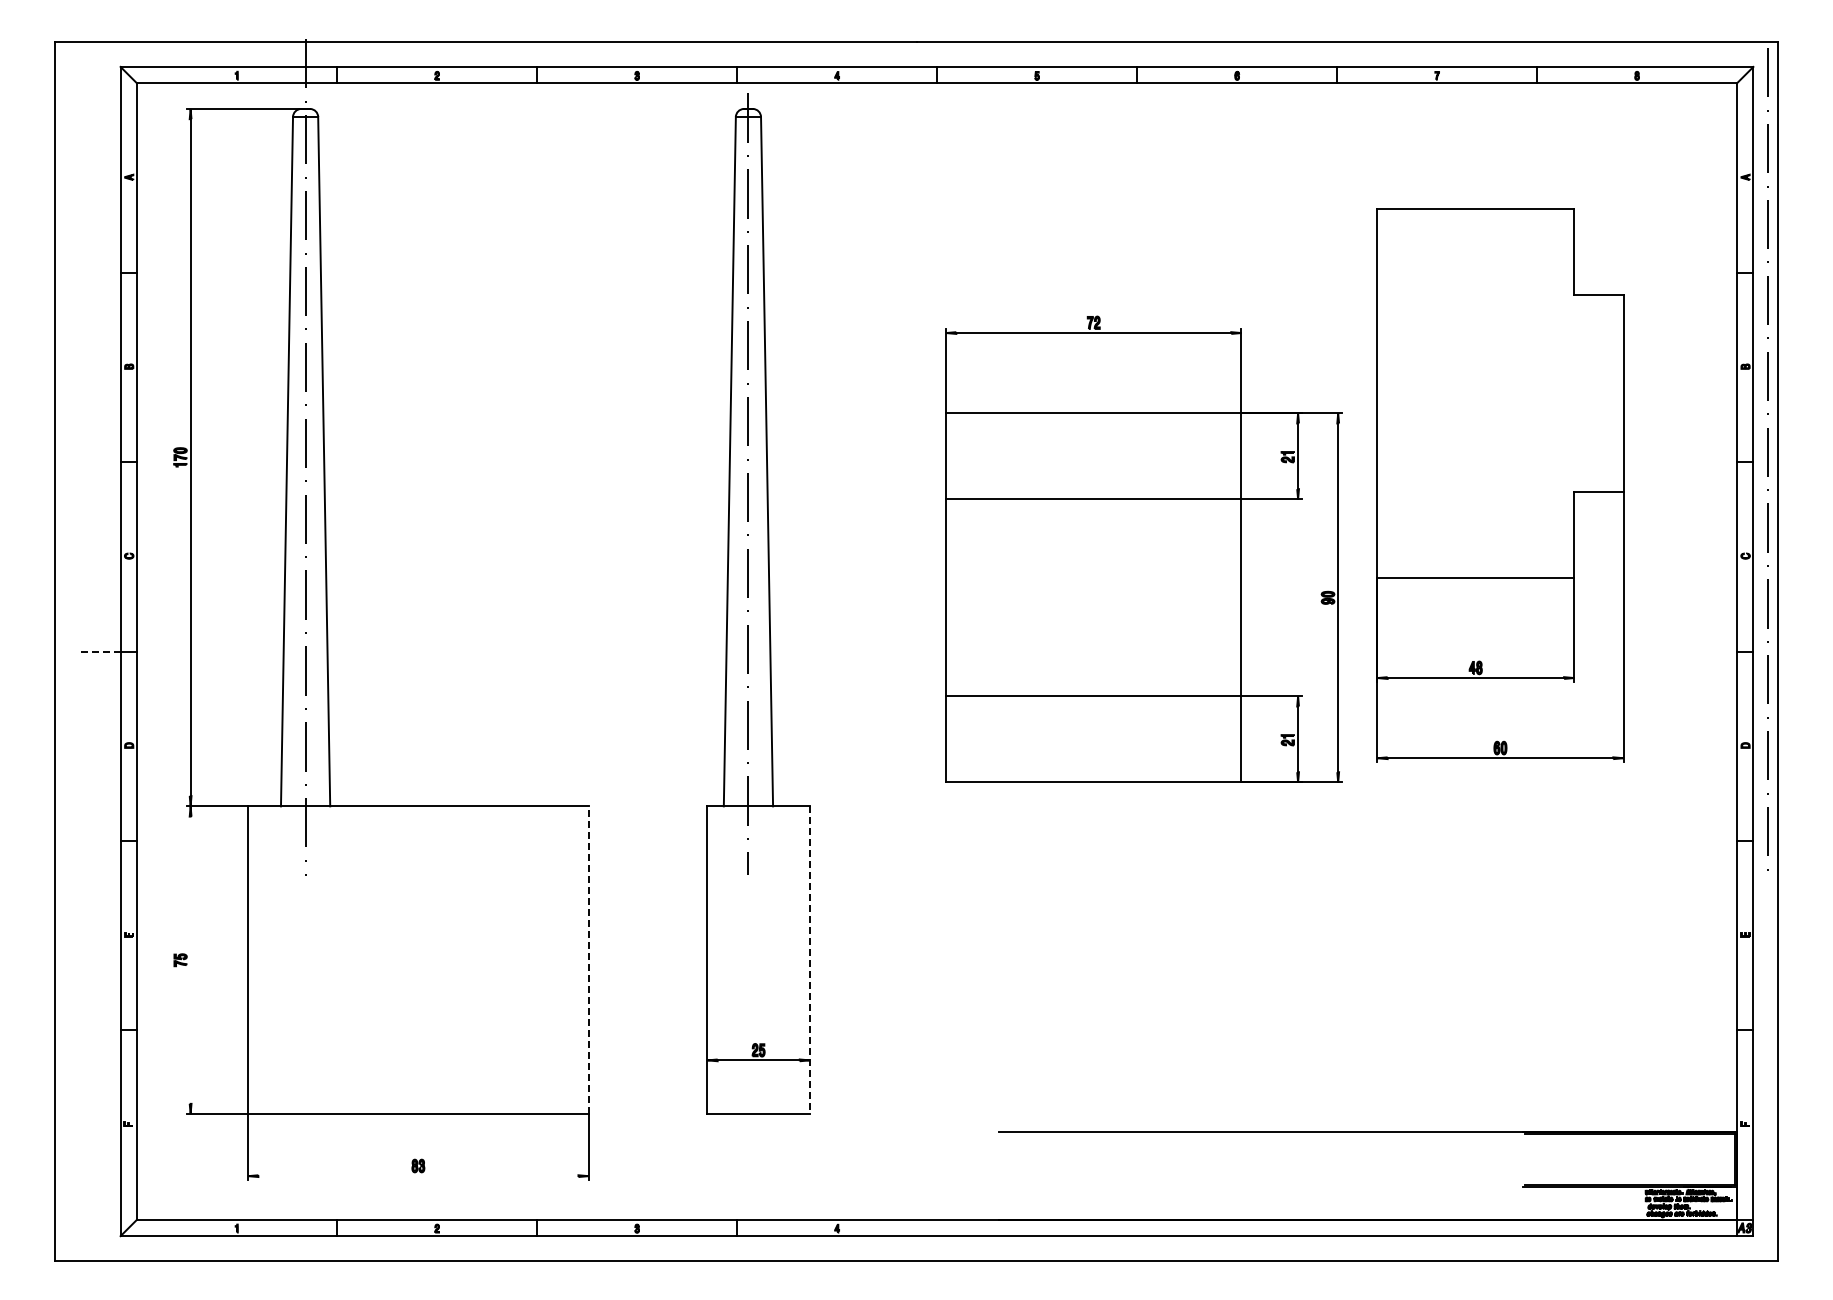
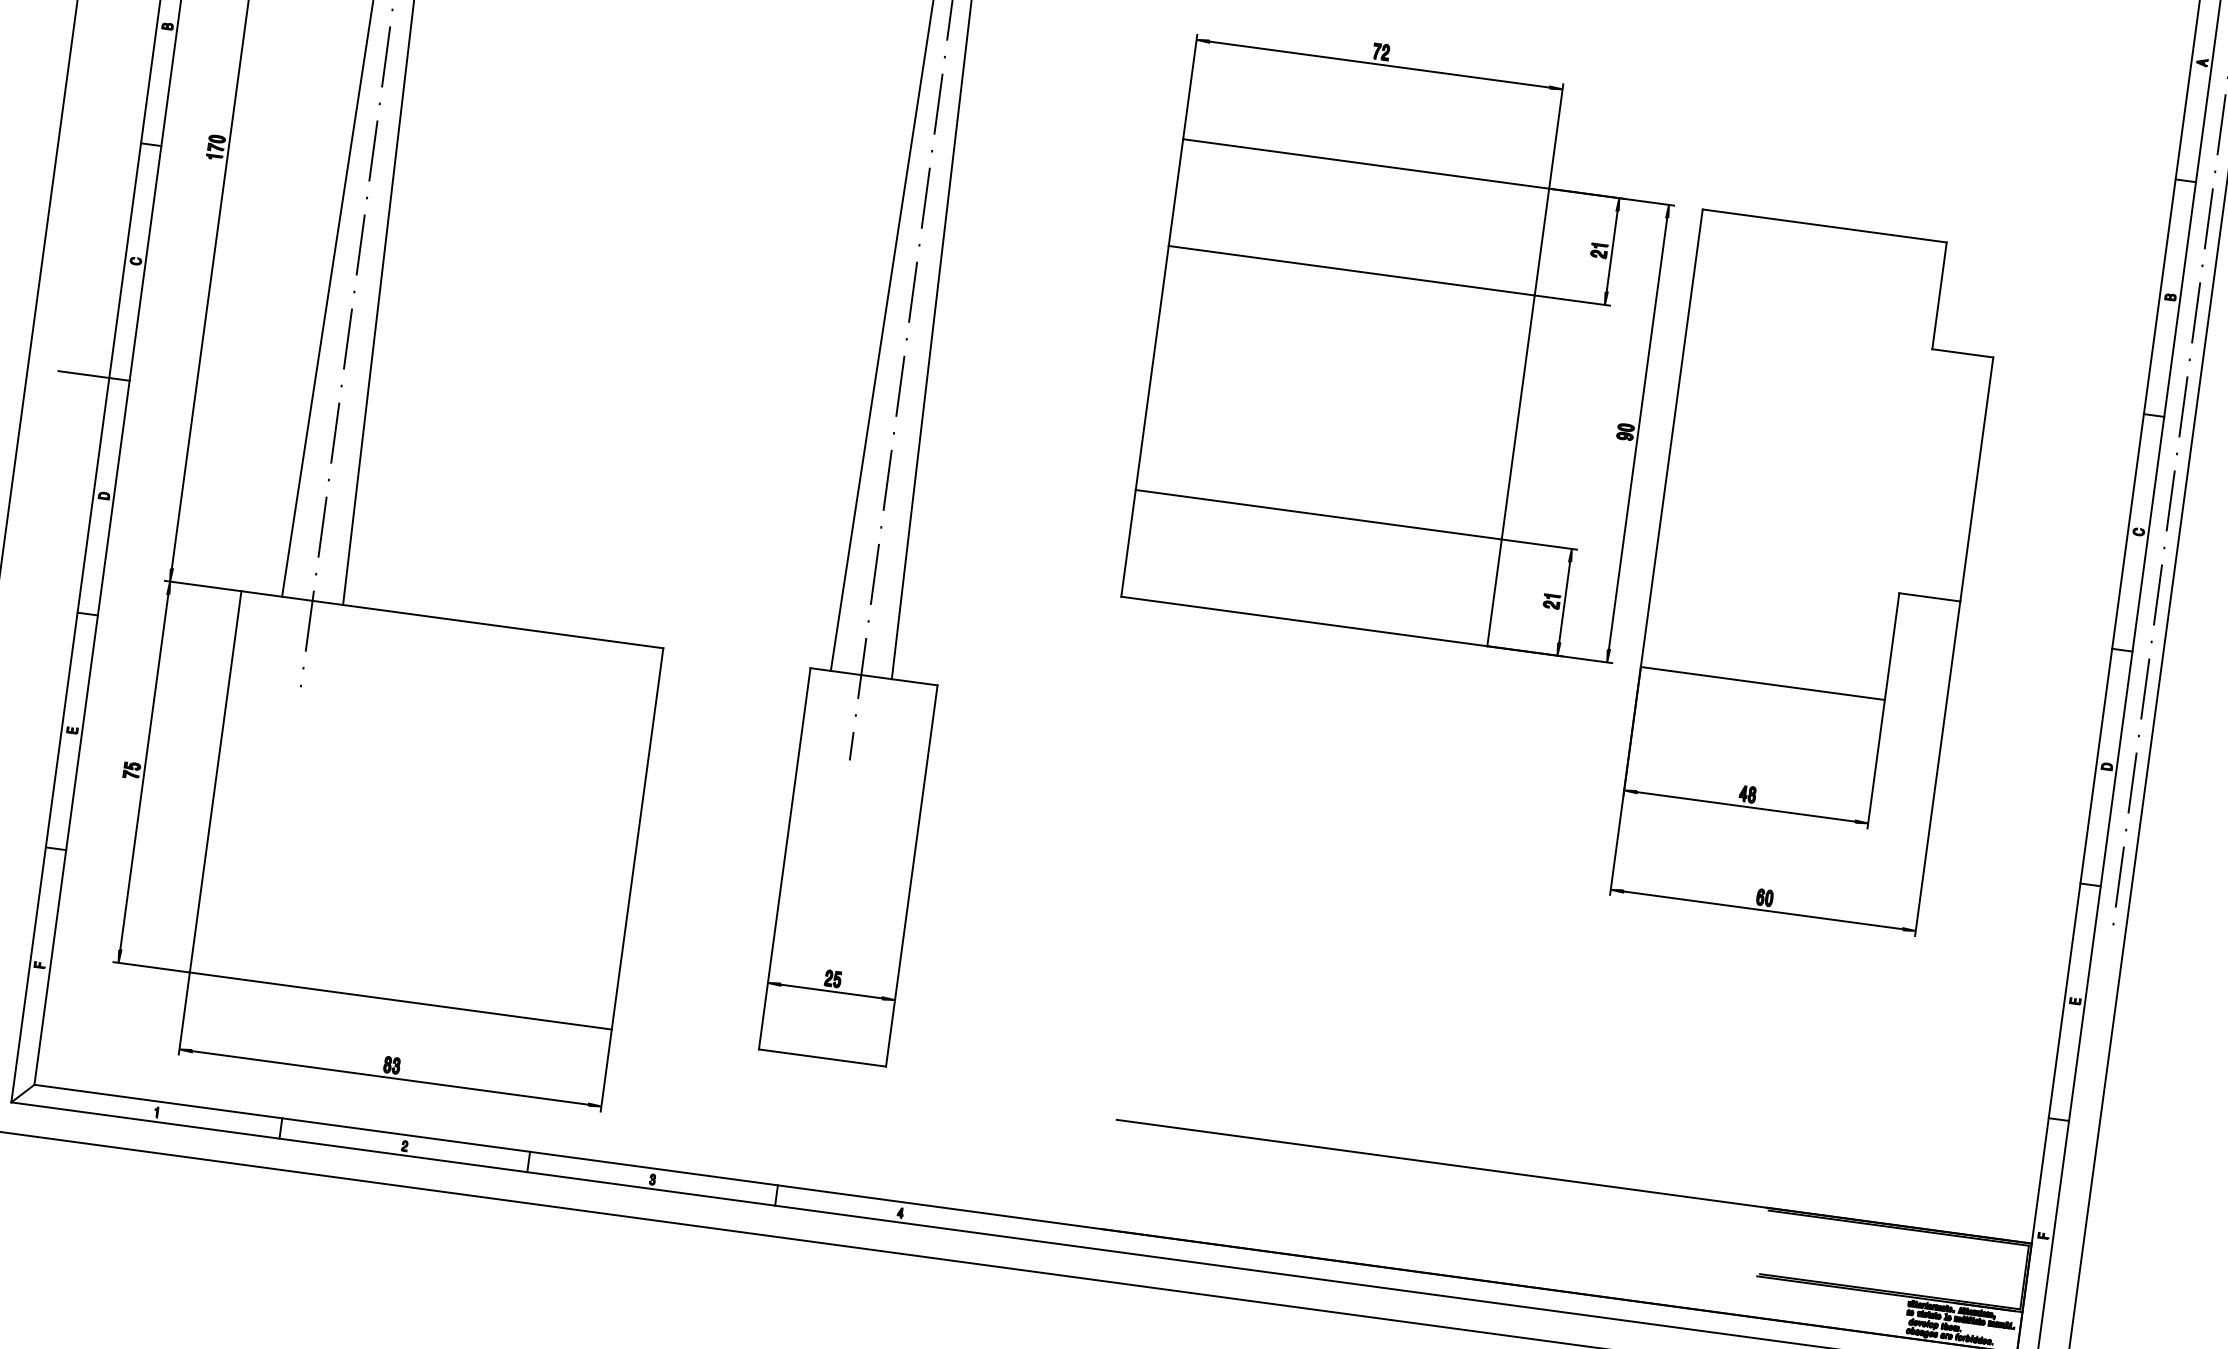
part: (1500, 485) -> (1808, 572), moved
part: (1143, 548) -> (1405, 339), moved
line: (100, 651) -> (84, 374), dashed -> solid
line: (190, 959) -> (144, 771), added
line: (588, 960) -> (637, 839), dashed -> solid
line: (809, 960) -> (911, 876), dashed -> solid
line: (418, 1176) -> (390, 1078), added

